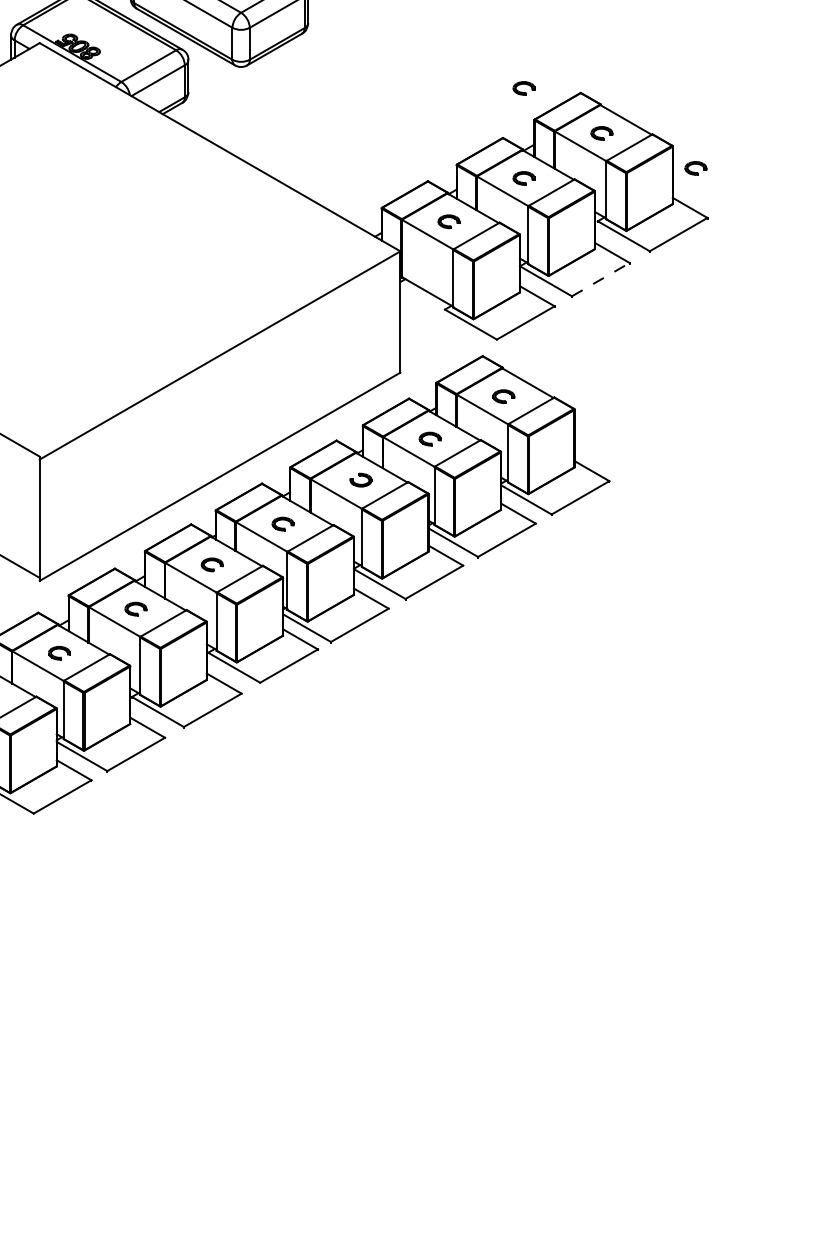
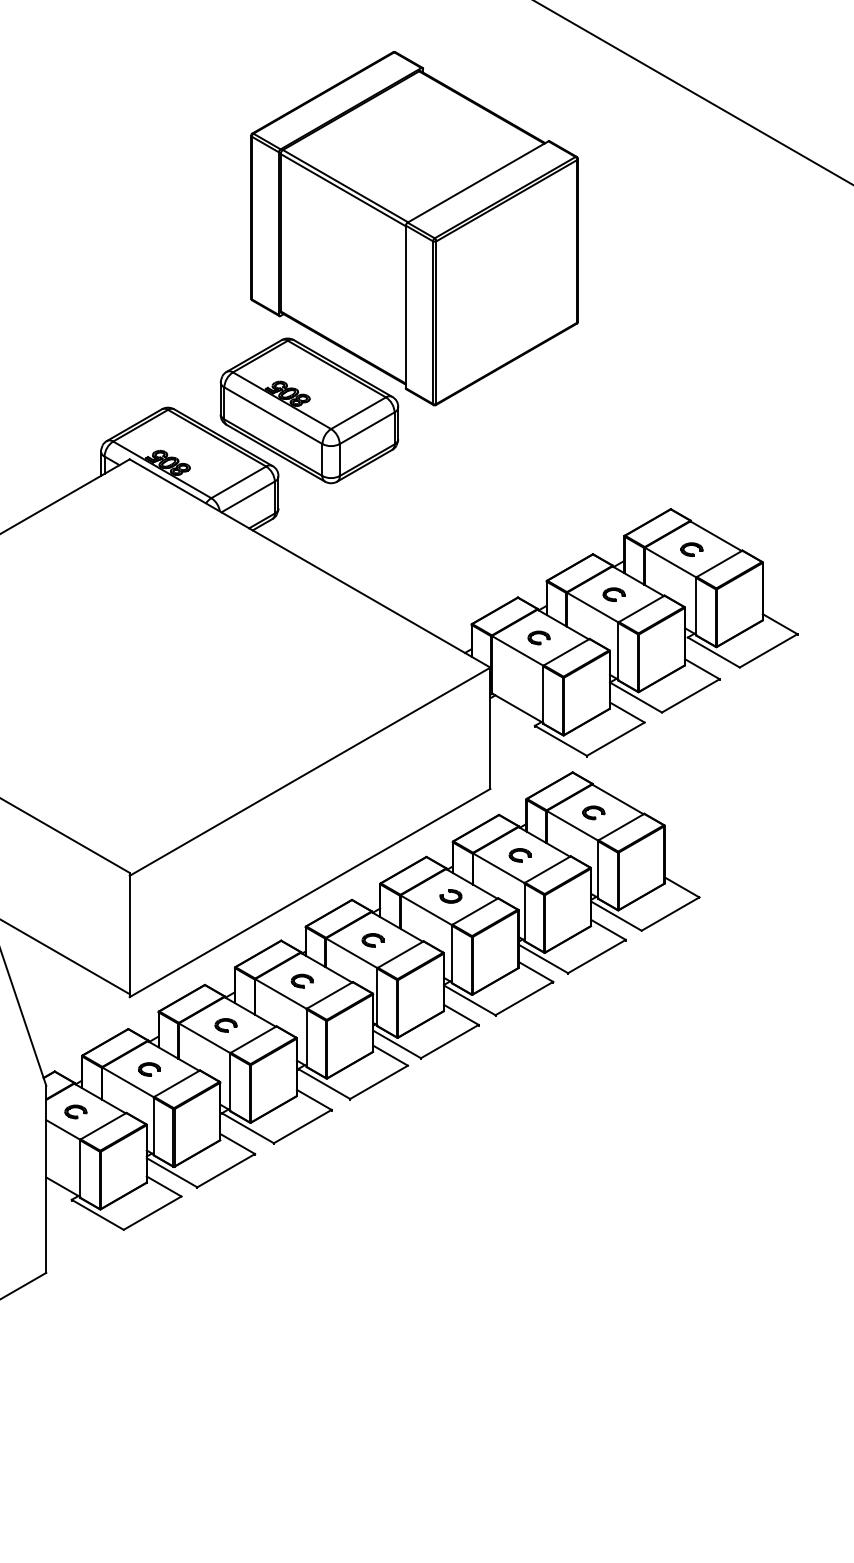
part: (523, 88) -> (613, 504), removed
part: (695, 168) -> (785, 584), removed
line: (601, 279) -> (691, 695), dashed -> solid

